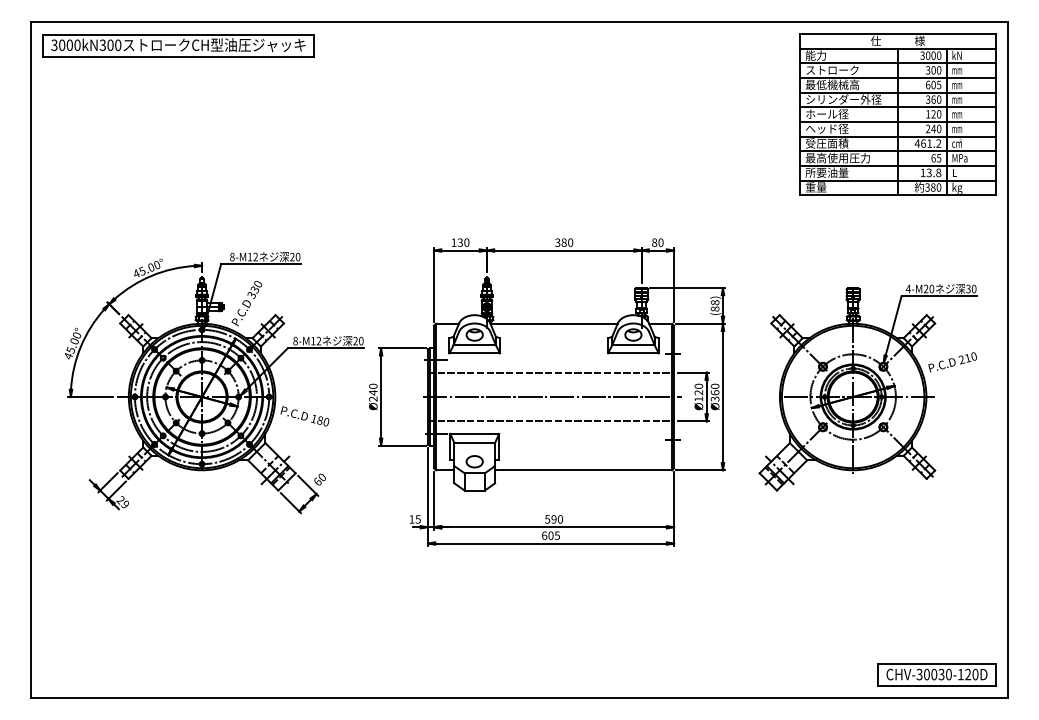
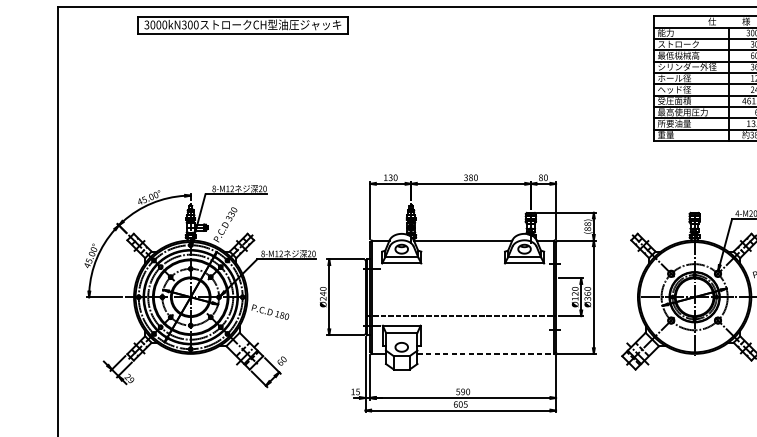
part: (178, 45) -> (242, 25), moved
line: (550, 372) -> (460, 278), removed
line: (551, 397) -> (461, 297), removed
line: (583, 470) -> (485, 354), solid -> dashed

